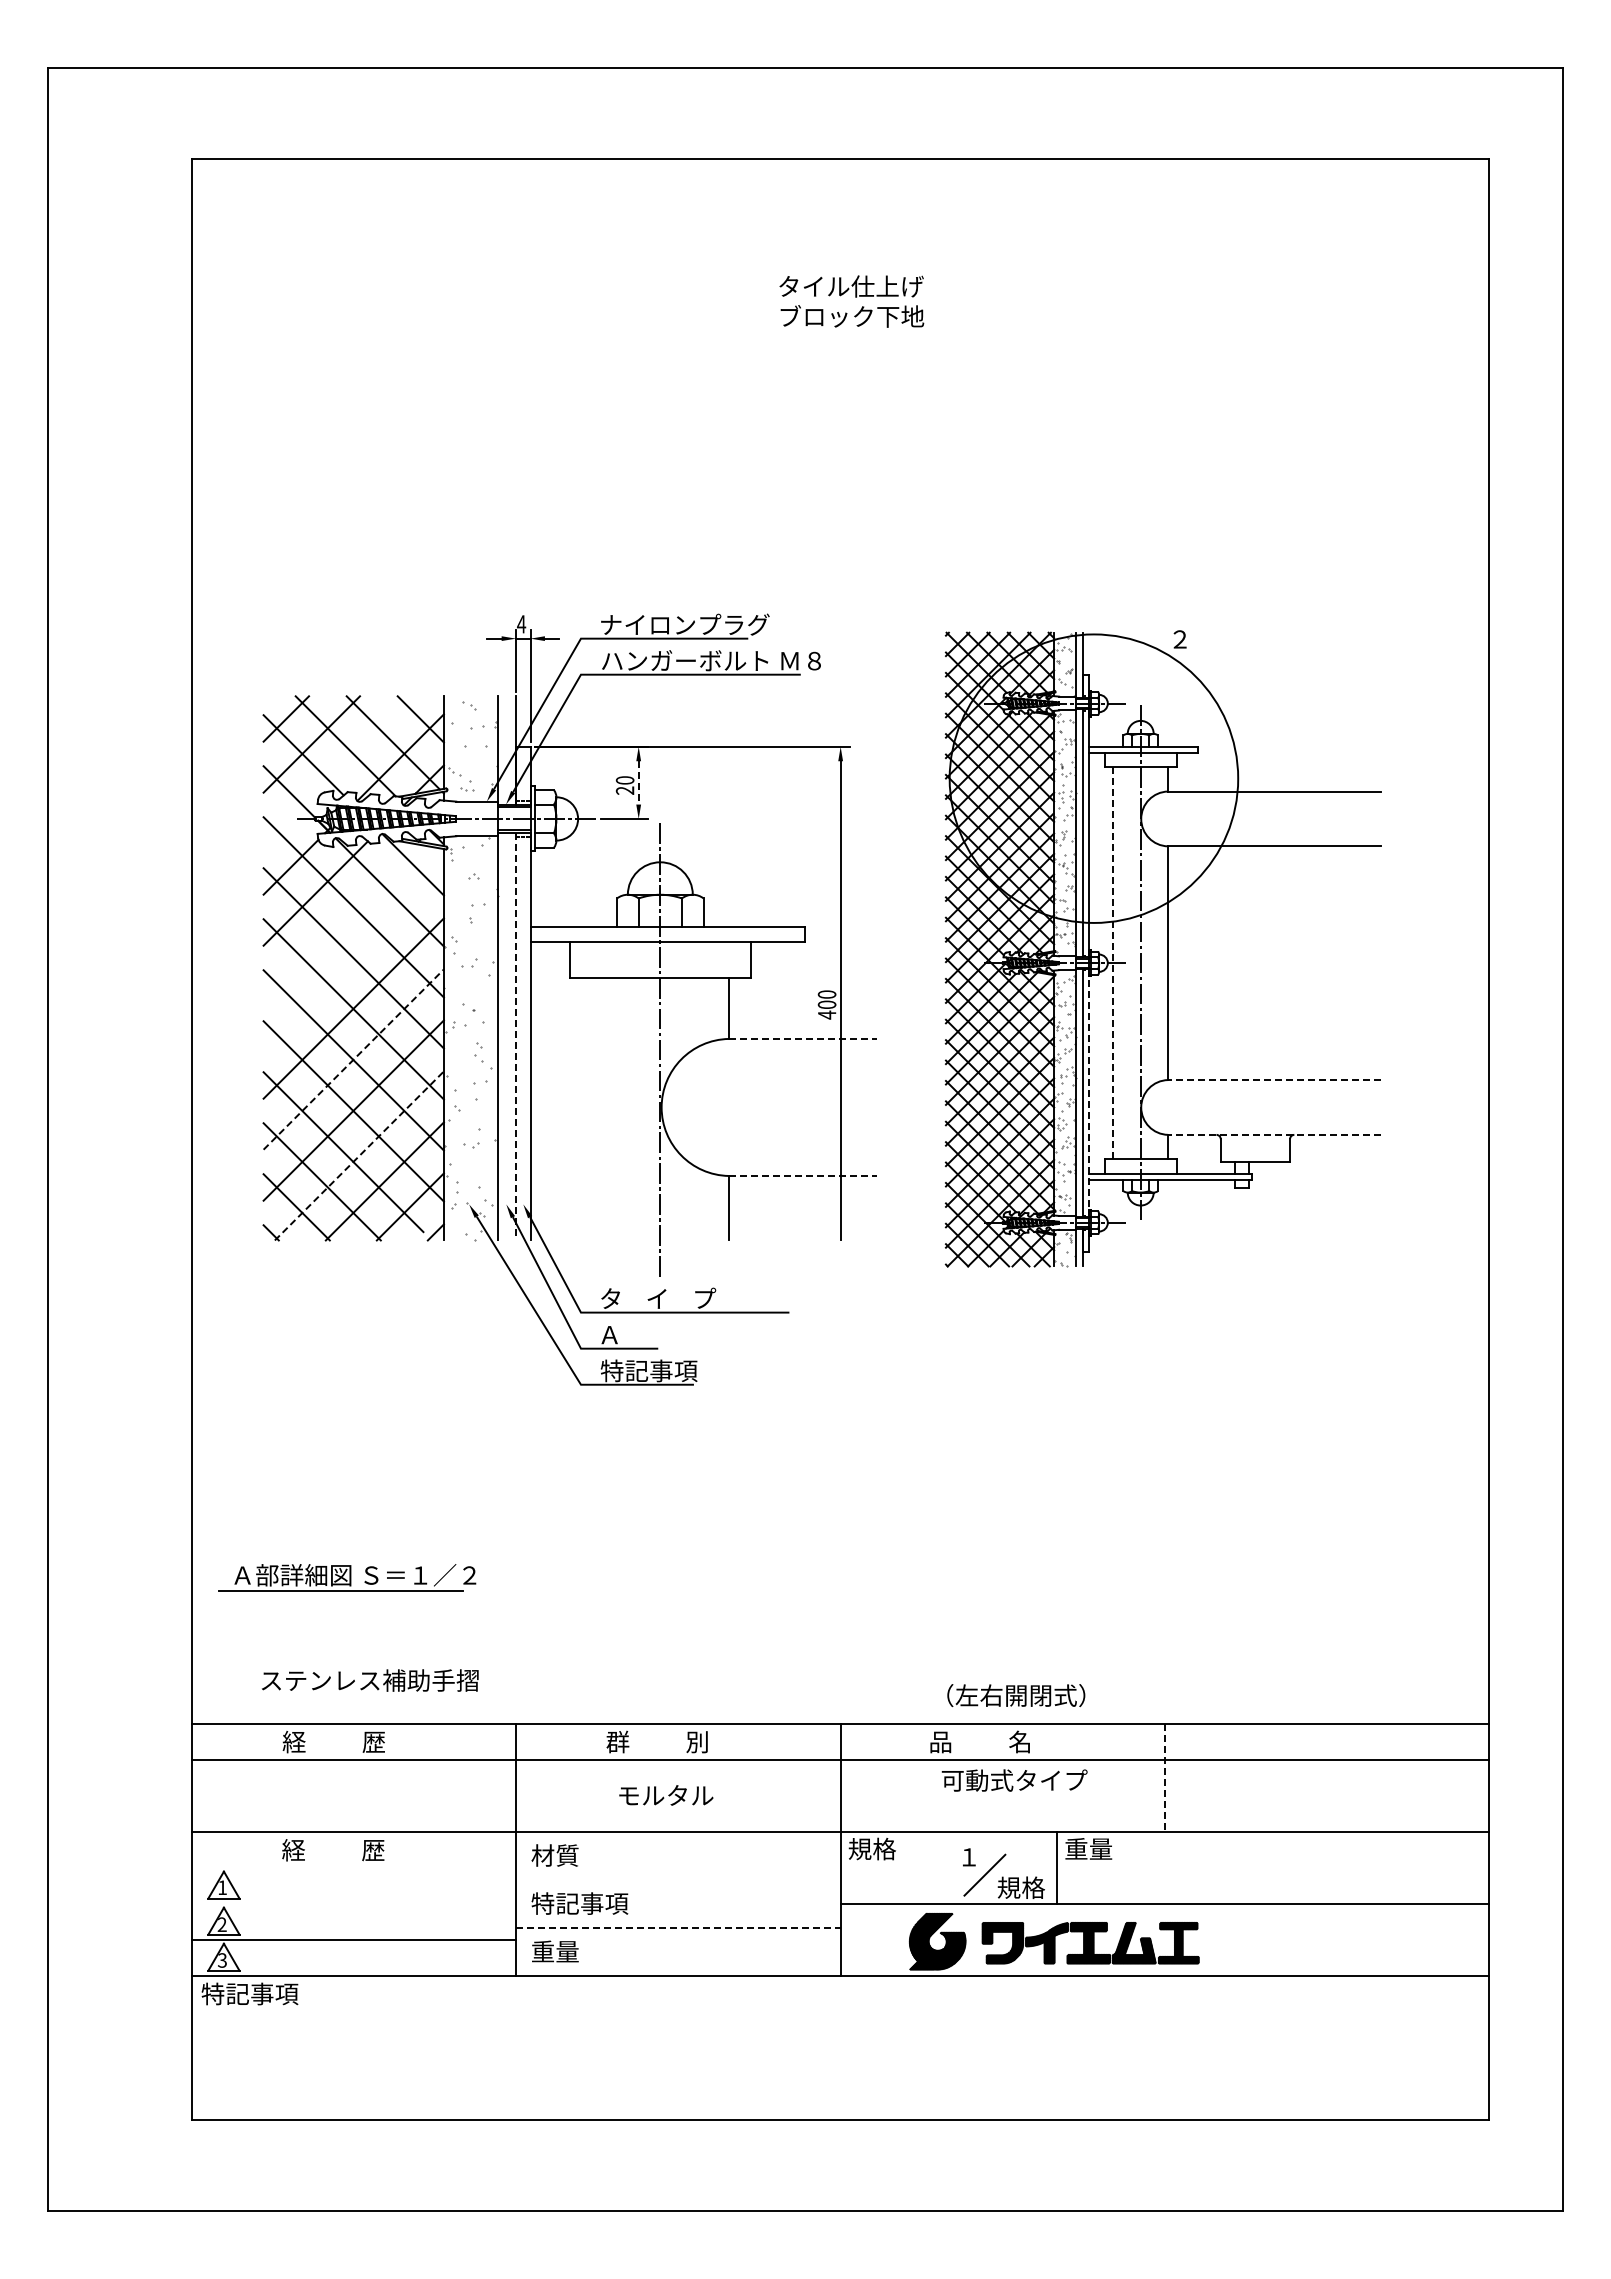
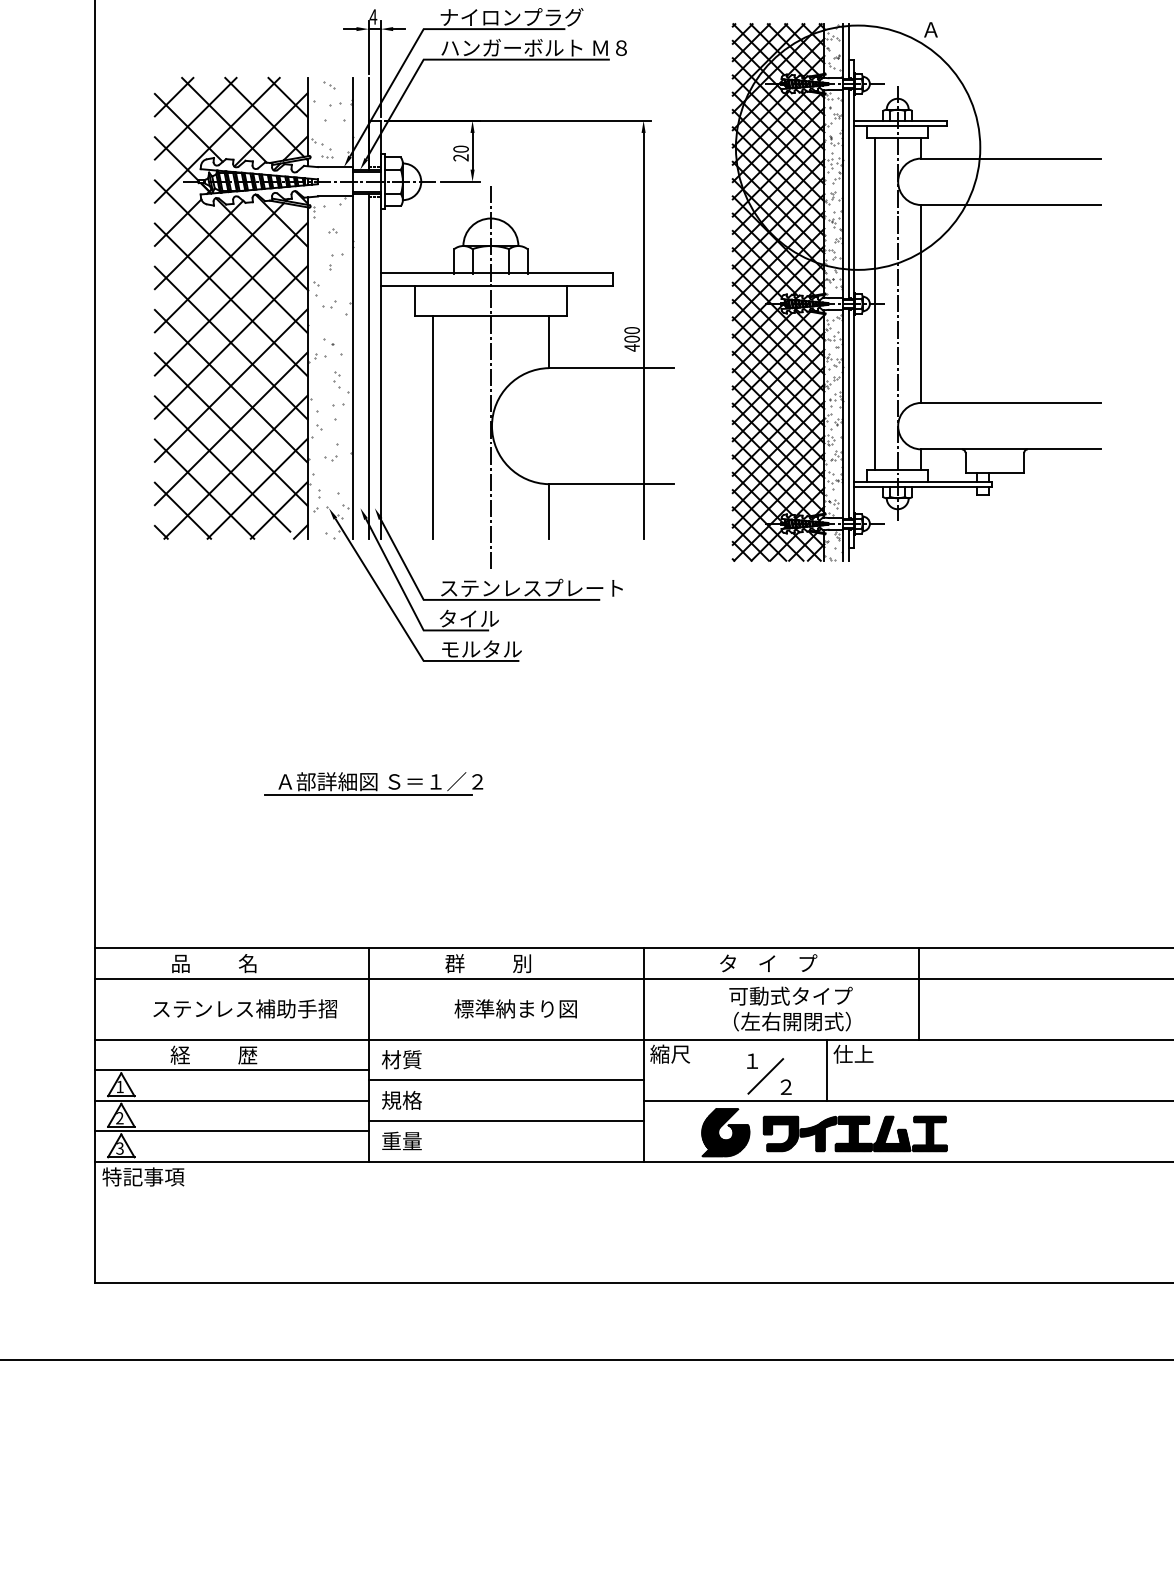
text: (1179, 639) -> (930, 29), ２ -> Ａ
line: (337, 769) -> (217, 139), added
line: (638, 782) -> (472, 150), dashed -> solid
line: (339, 920) -> (219, 267), added
line: (353, 957) -> (231, 299), added
line: (1113, 963) -> (874, 304), dashed -> solid
line: (516, 1036) -> (369, 366), dashed -> solid
line: (802, 1038) -> (611, 367), dashed -> solid
line: (353, 1059) -> (231, 385), dashed -> solid
line: (1273, 1080) -> (1010, 403), dashed -> solid
line: (1088, 1093) -> (853, 414), dashed -> solid
line: (591, 1108) -> (432, 427), added
line: (1273, 1134) -> (1010, 449), dashed -> solid
line: (359, 1155) -> (236, 466), dashed -> solid
line: (802, 1176) -> (611, 484), dashed -> solid
text: (708, 1297) -> (531, 587), タ    イ    プ -> ステンレスプレート
text: (634, 1334) -> (469, 618), Ａ -> タイル
text: (648, 1370) -> (480, 648), 特記事項 -> モルタル
part: (347, 1577) -> (374, 783), moved
text: (370, 1680) -> (245, 1008), moved
text: (1016, 1695) -> (792, 1021), moved
text: (333, 1741) -> (214, 963), 経          歴 -> 品          名
text: (987, 1741) -> (767, 963), 品          名 -> タ    イ    プ
line: (1165, 1778) -> (918, 994), dashed -> solid
text: (689, 1795) -> (515, 1008), モルタル -> 標準納まり図
text: (872, 1848) -> (670, 1053), 規格 -> 縮尺
text: (1088, 1849) -> (853, 1054), 重量 -> 仕上
line: (354, 1868) -> (231, 1070), added
line: (678, 1880) -> (506, 1080), added
text: (1020, 1887) -> (795, 1086), 規格 -> ２
text: (579, 1903) -> (422, 1100), 特記事項 -> 規格
line: (354, 1904) -> (231, 1101), added
line: (678, 1928) -> (506, 1121), dashed -> solid

